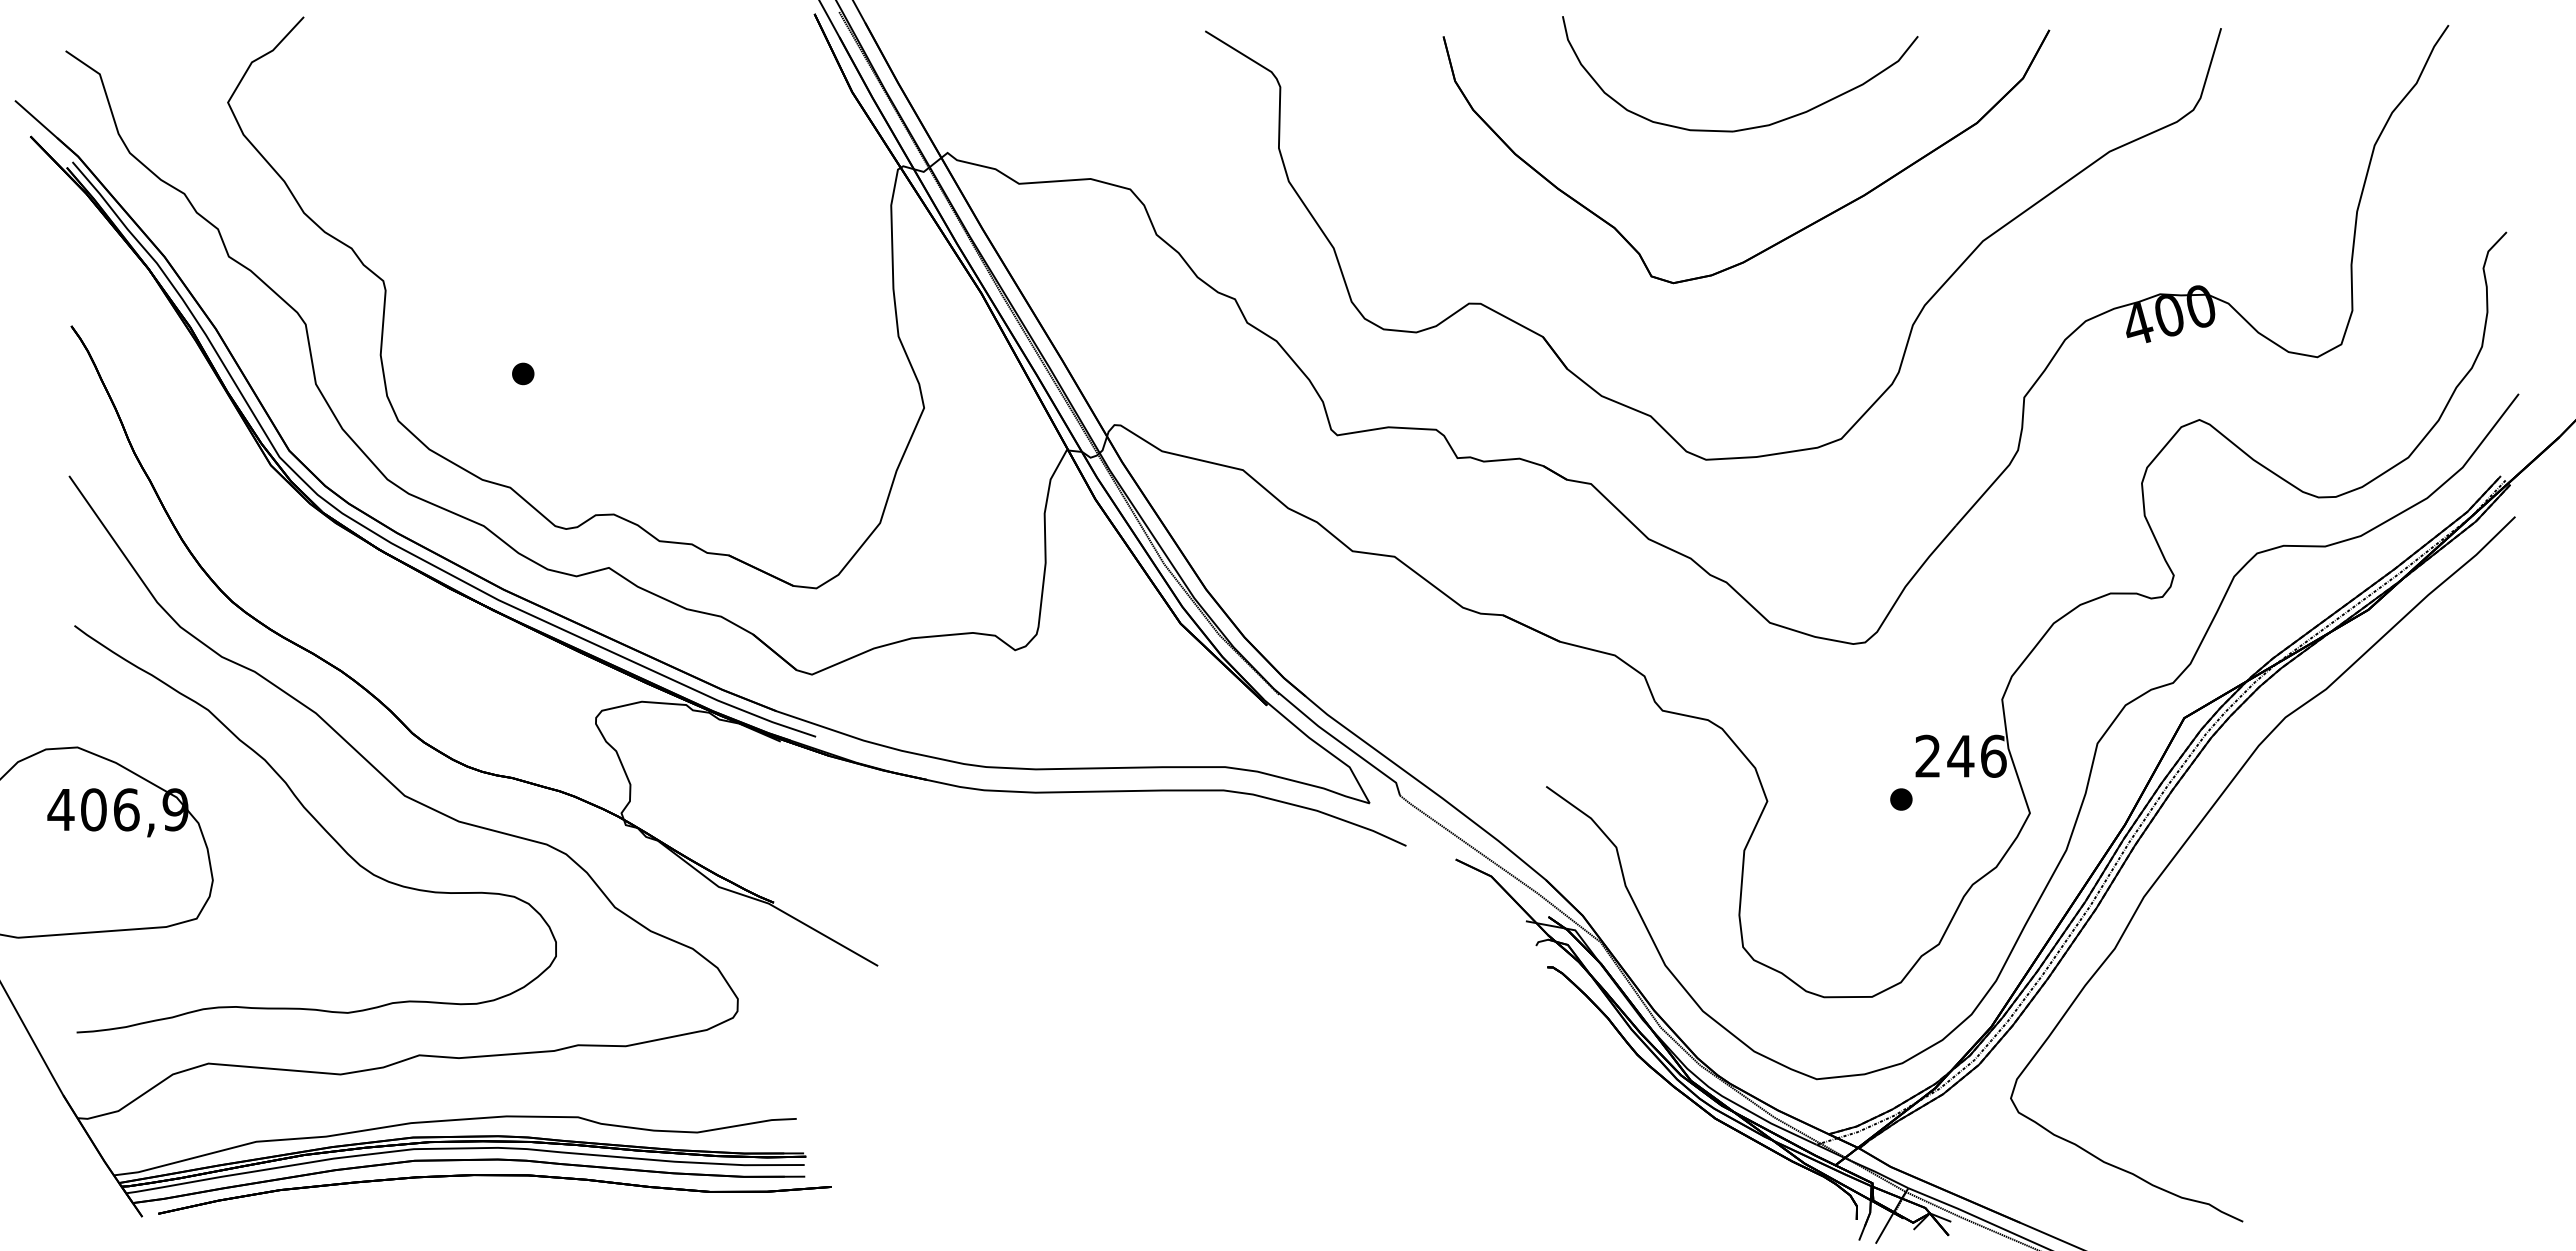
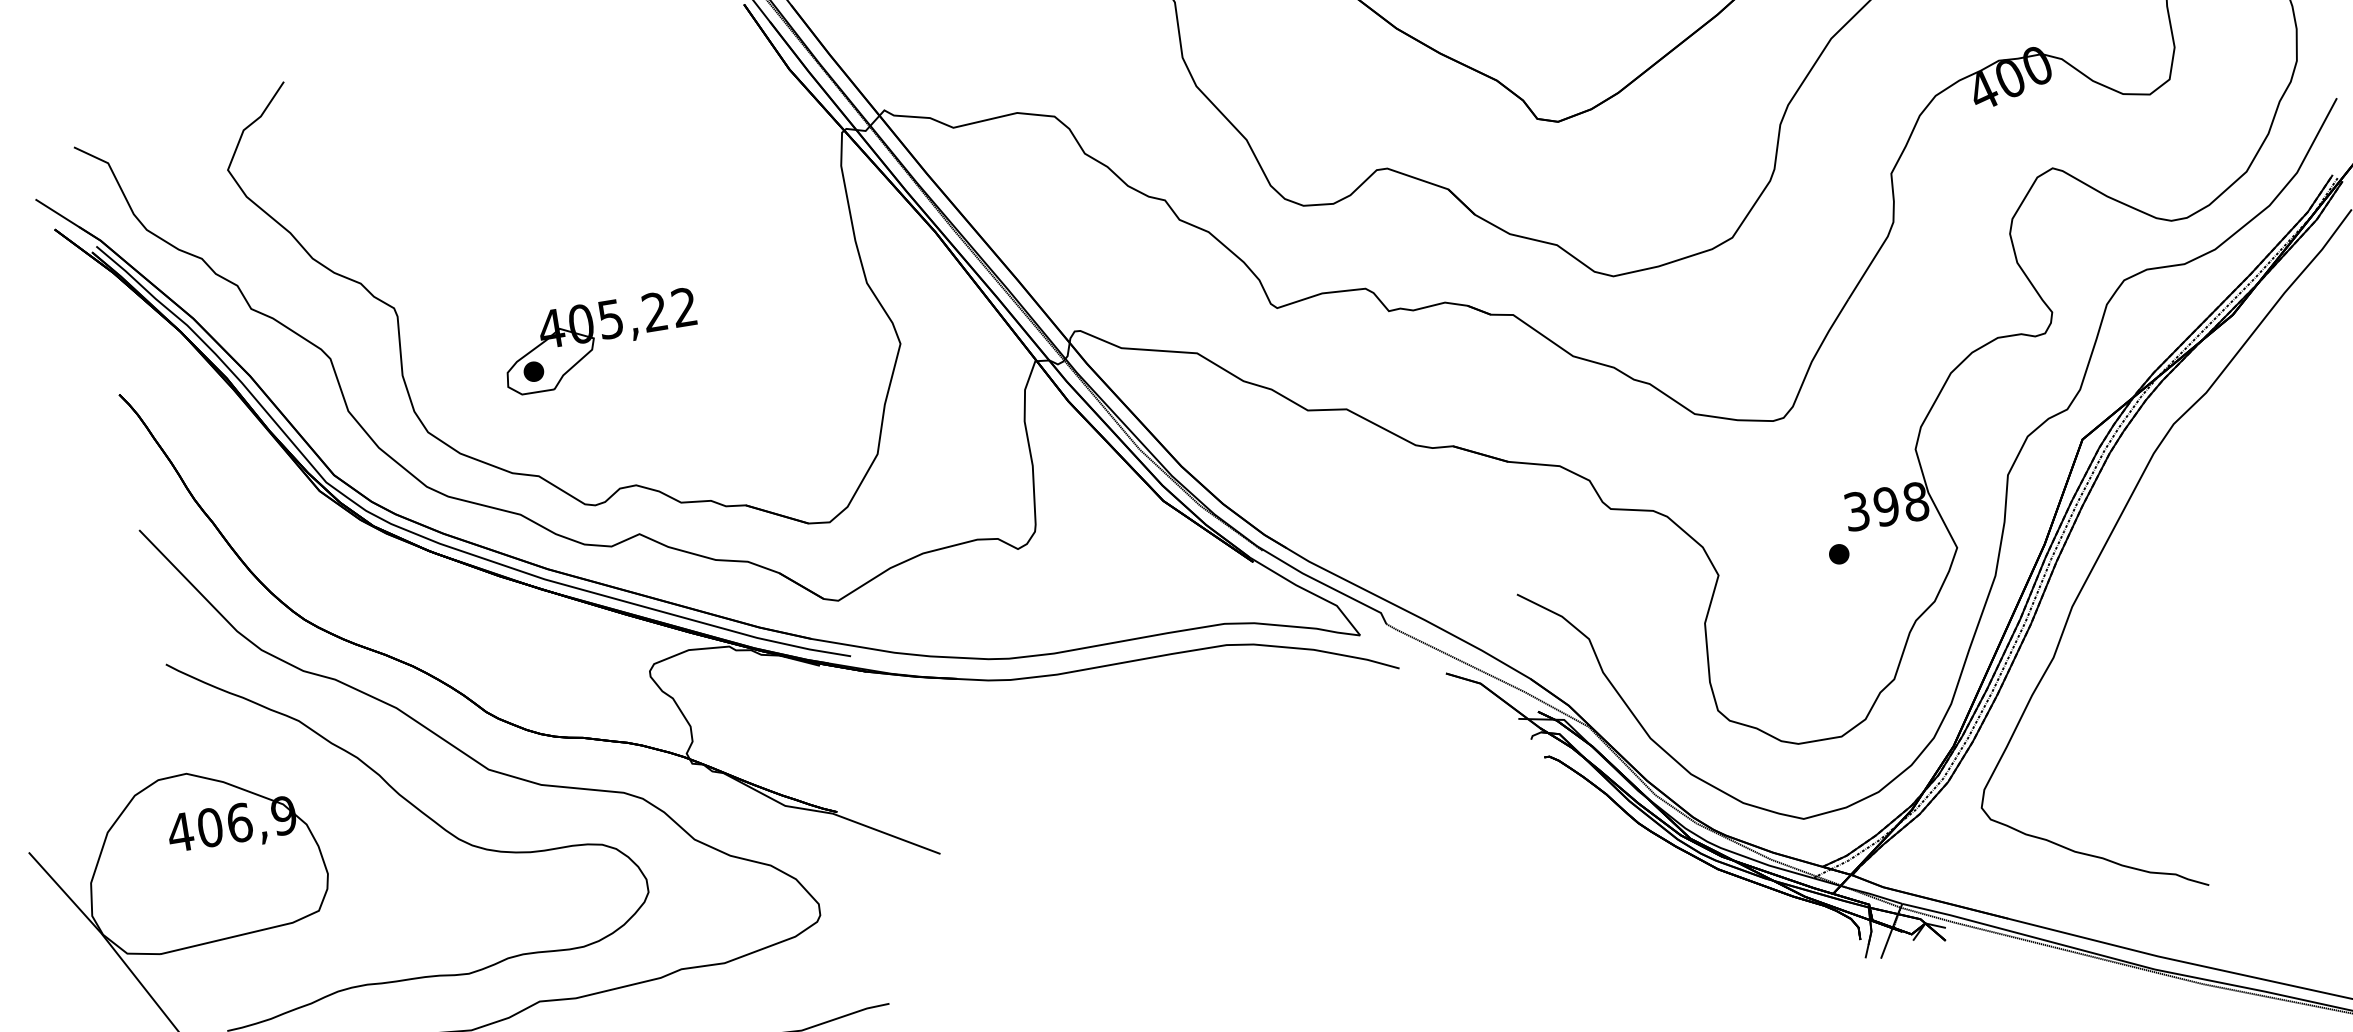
part: (600, 353) -> (600, 342), added
text: (1960, 755) -> (1886, 505), 246 -> 398

